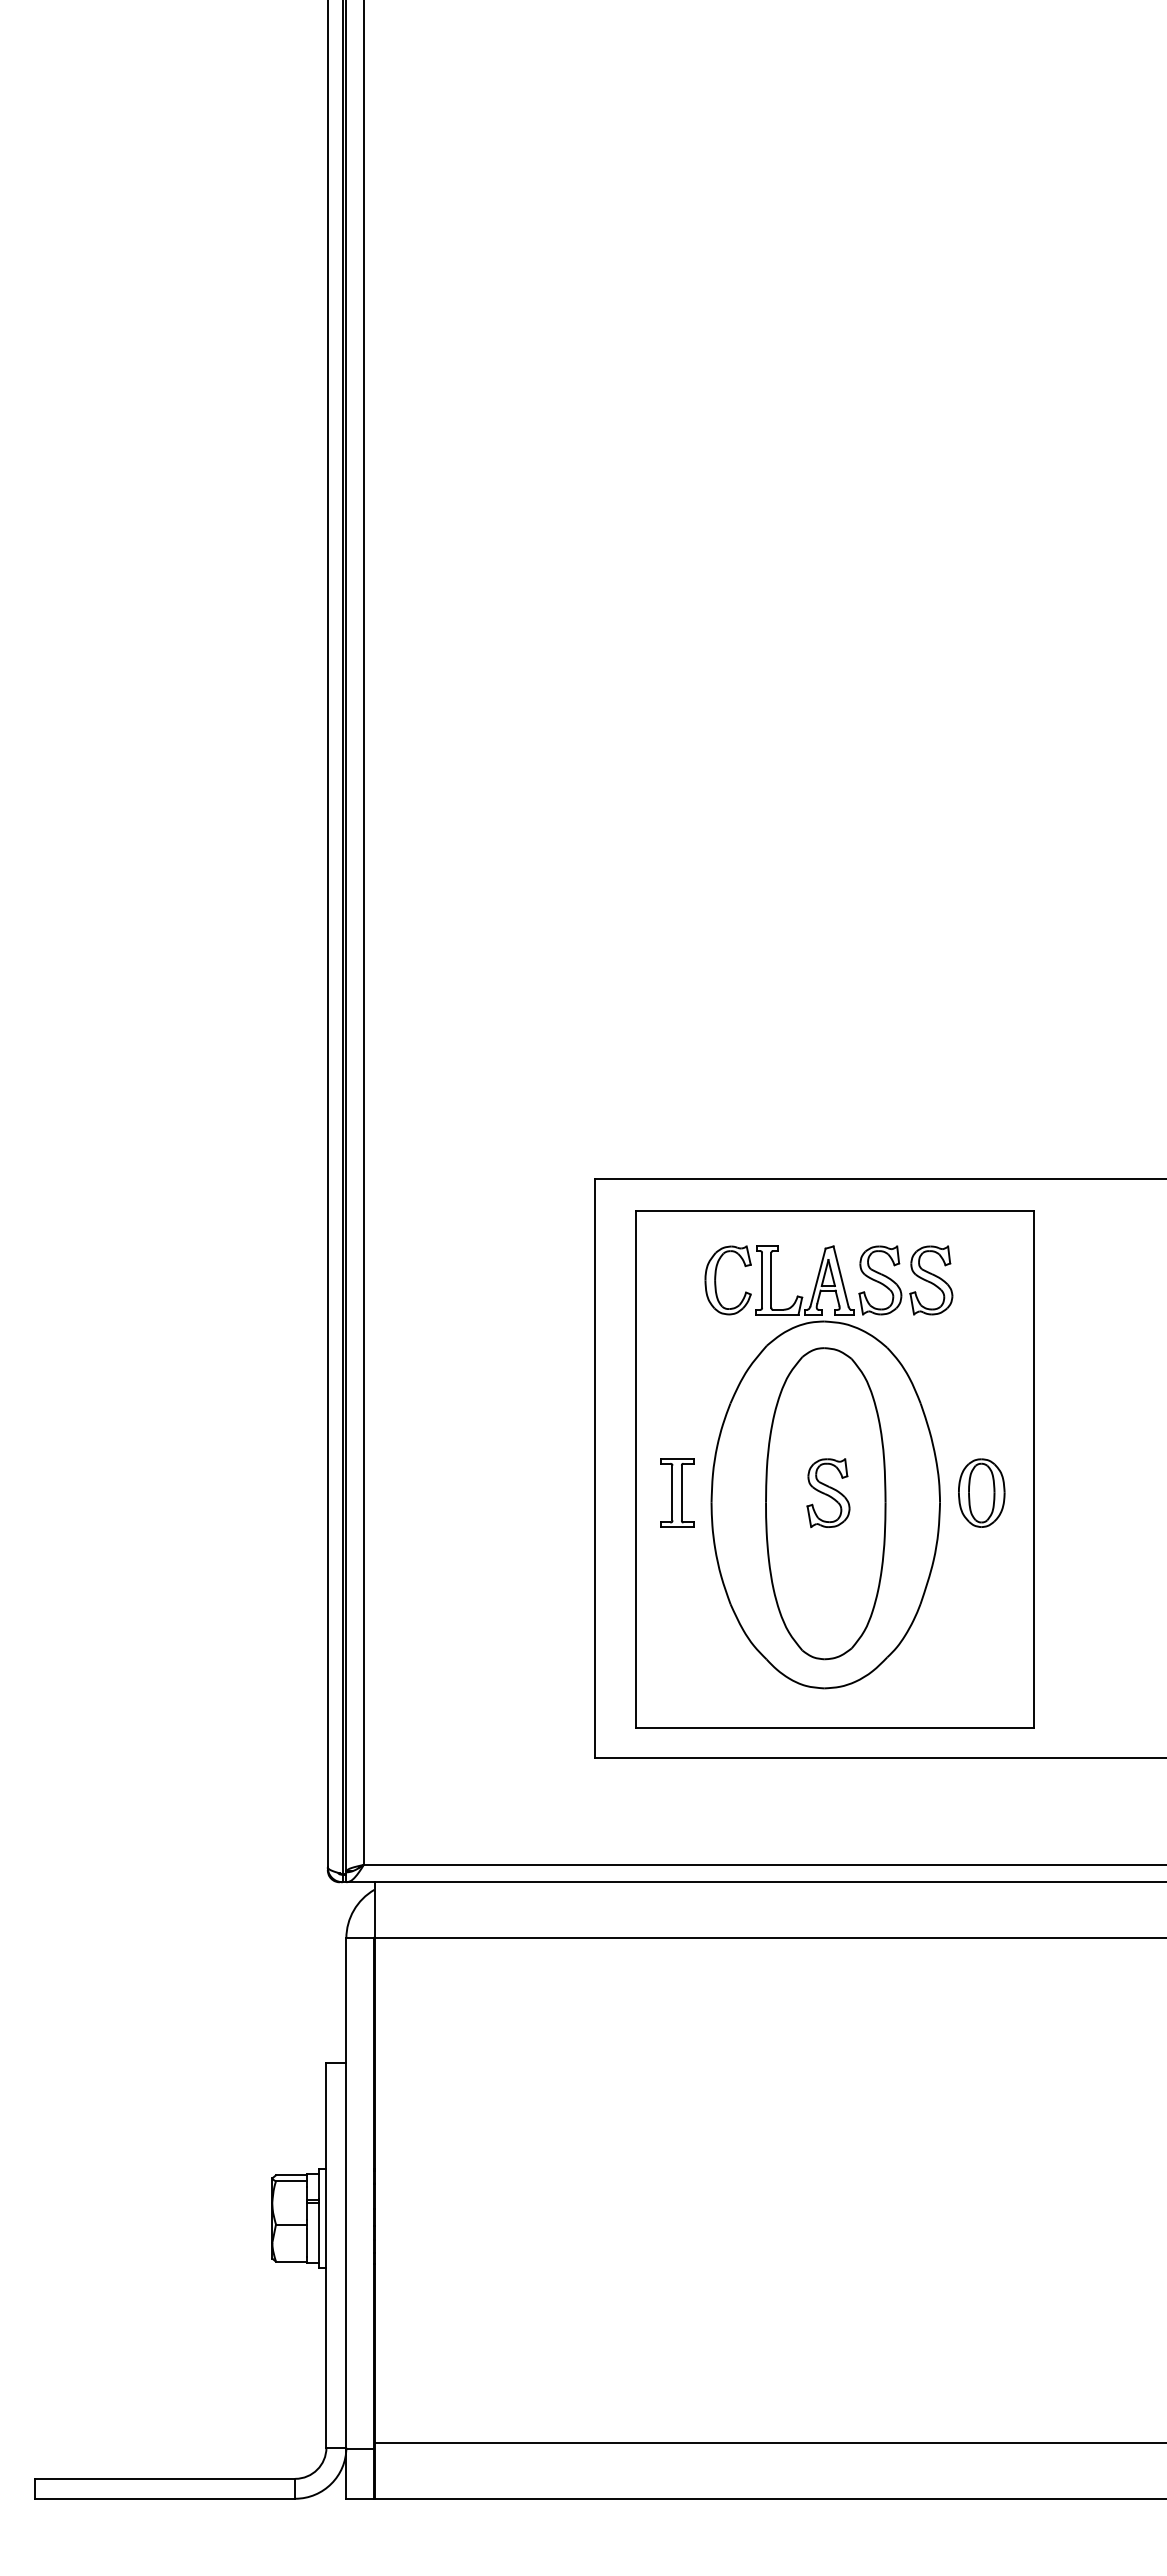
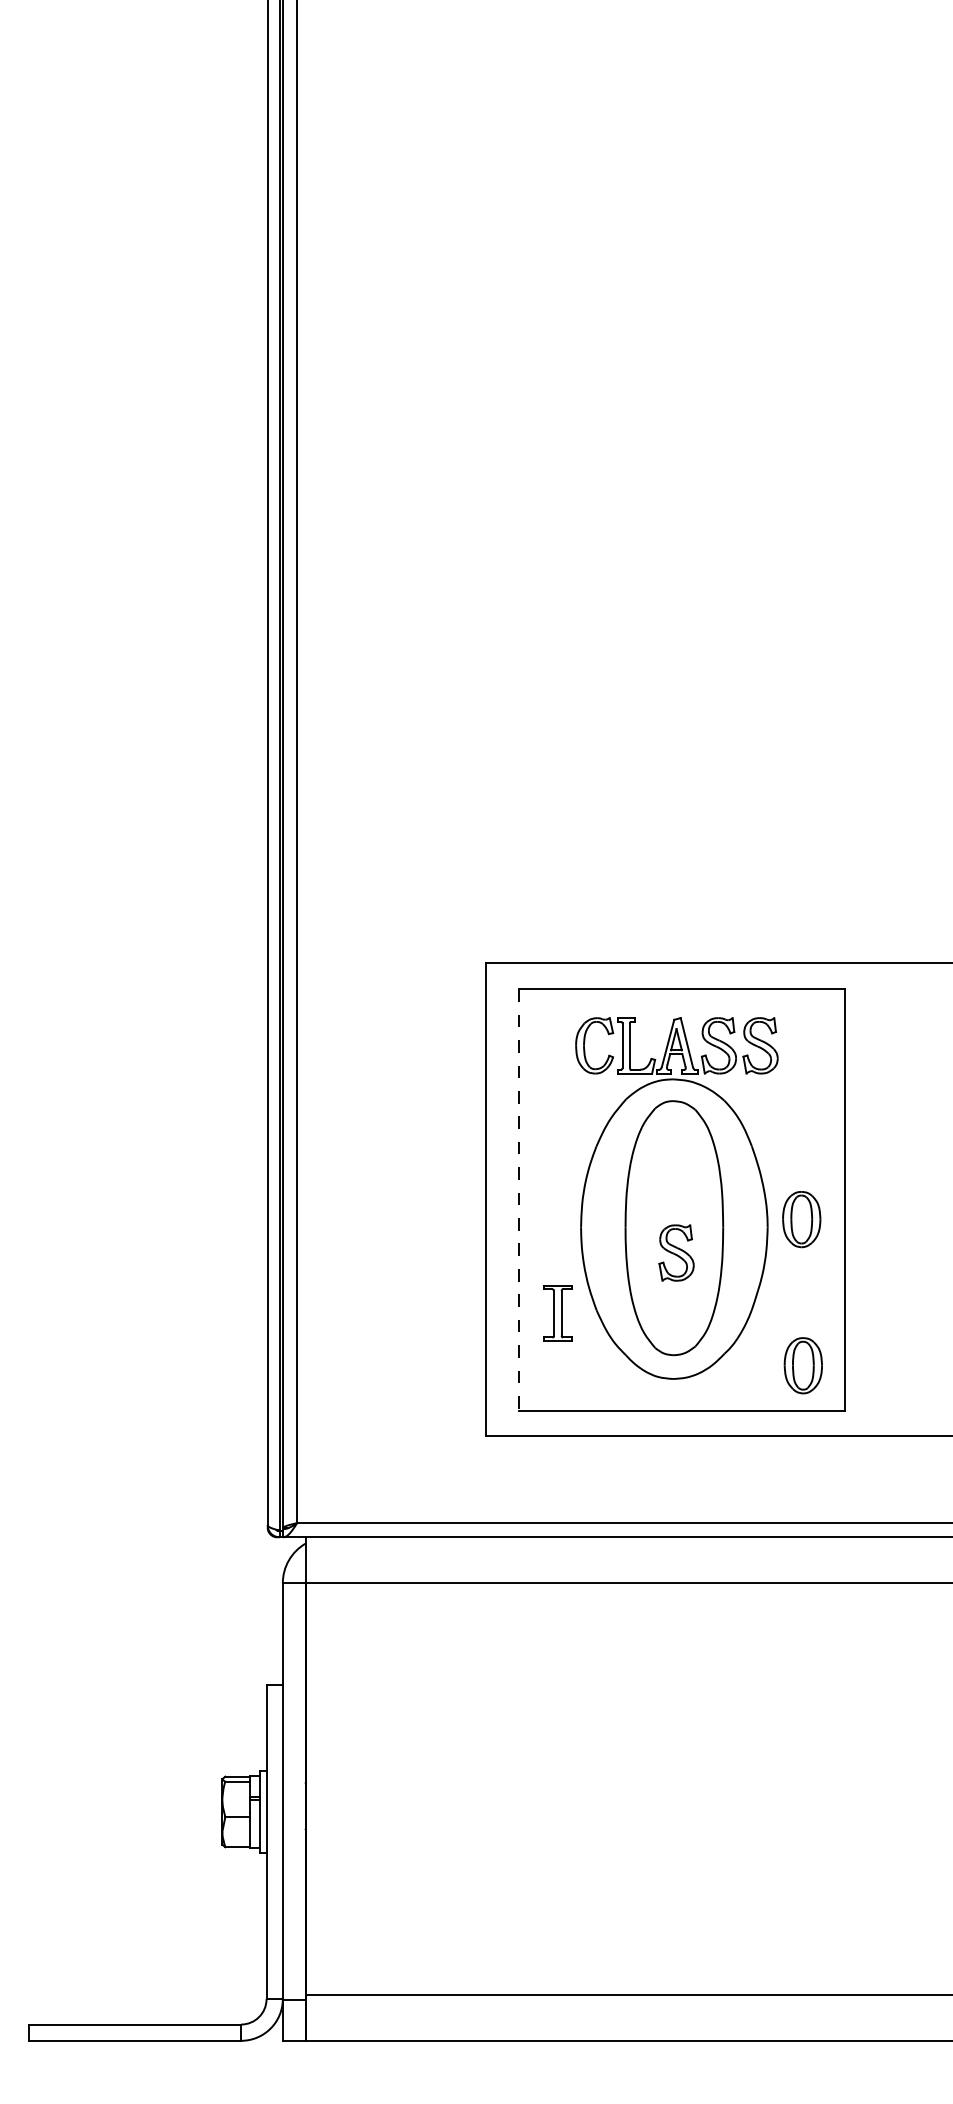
line: (635, 1470) -> (518, 1201), solid -> dashed
part: (677, 1492) -> (558, 1312), moved
part: (828, 1493) -> (676, 1253), moved
part: (983, 1671) -> (803, 1365), added

